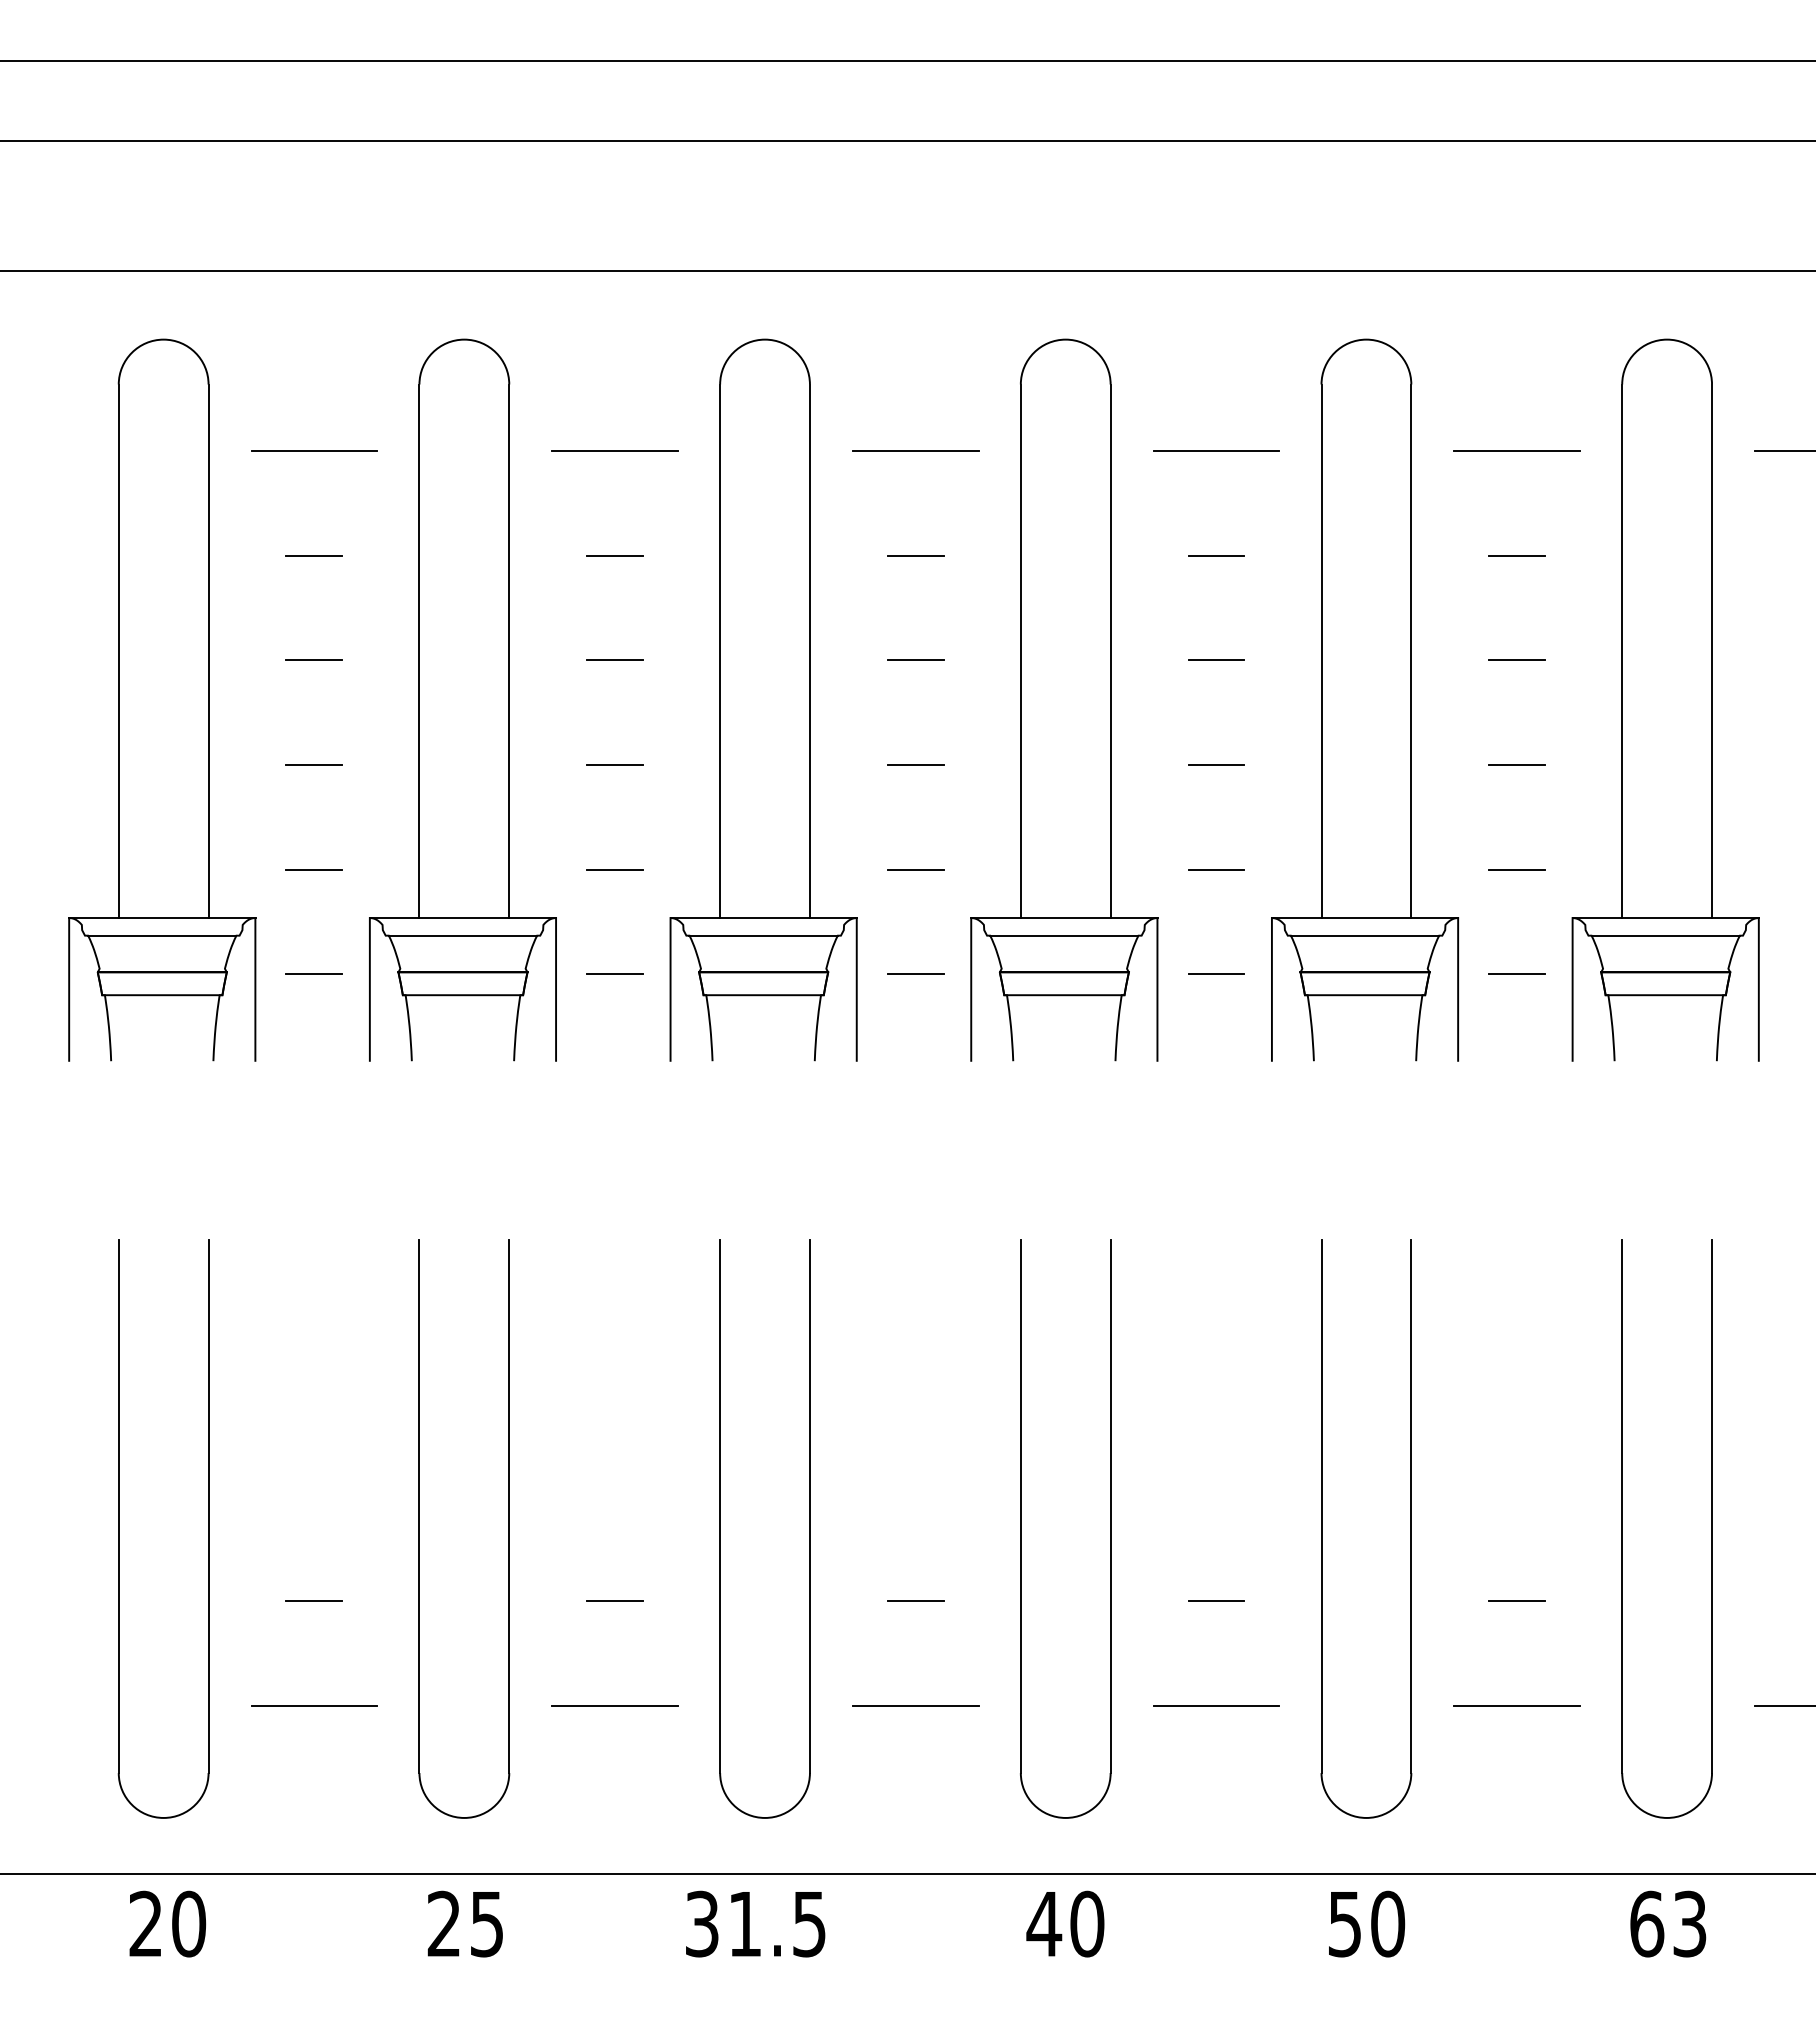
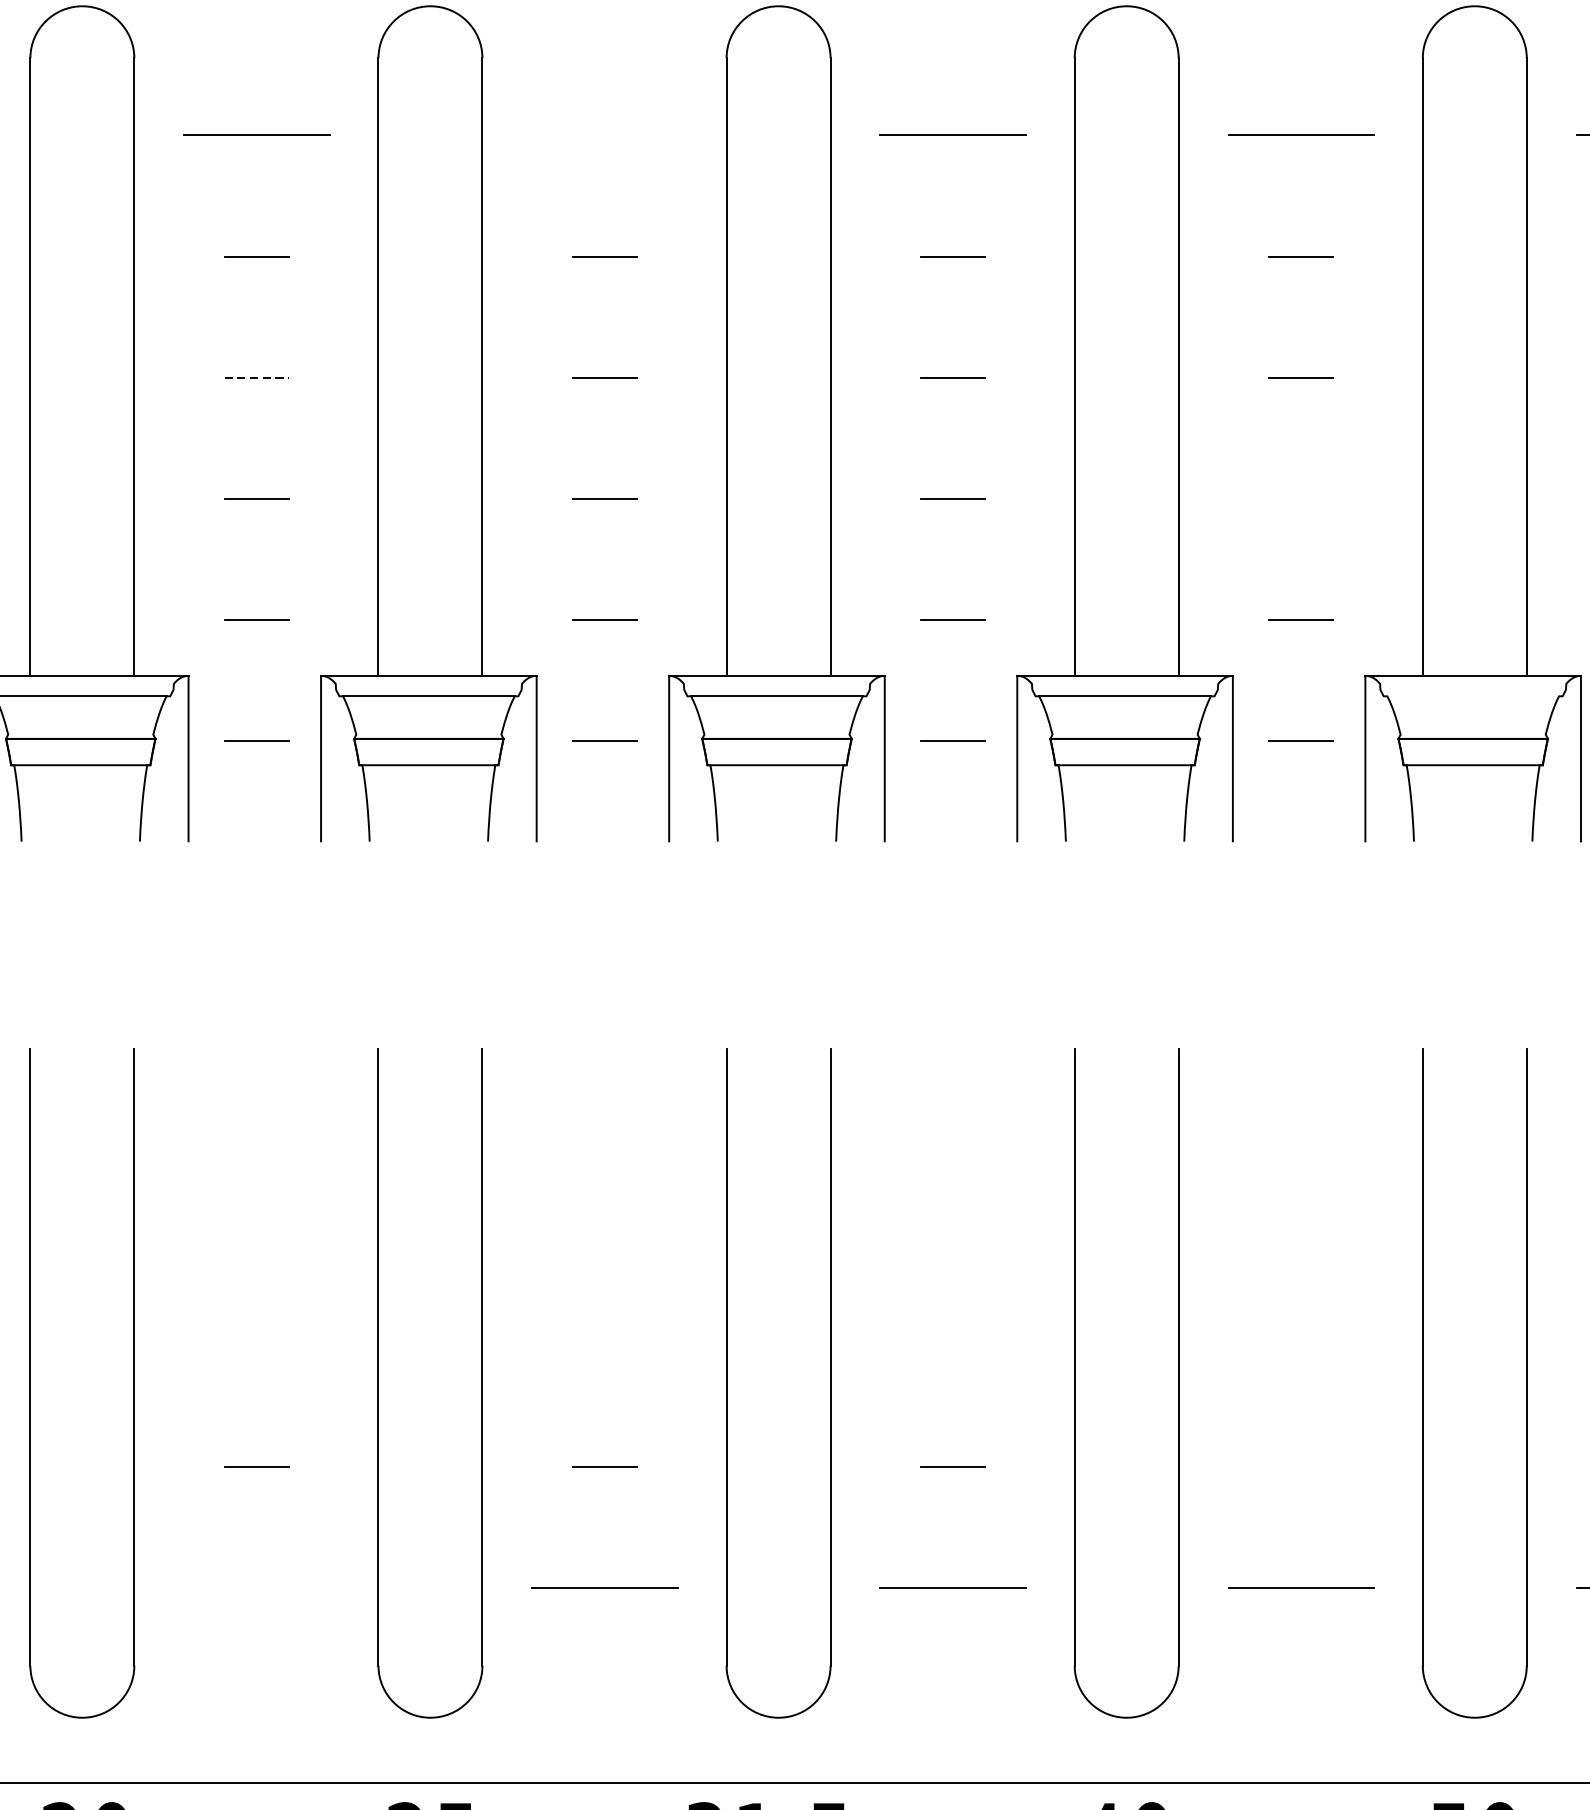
line: (614, 451) -> (604, 135), removed
line: (314, 660) -> (256, 377), solid -> dashed
line: (1216, 765) -> (1301, 499), removed
line: (1364, 935) -> (1472, 696), removed
line: (1216, 1601) -> (1301, 1467), removed
line: (314, 1706) -> (256, 1588), removed

